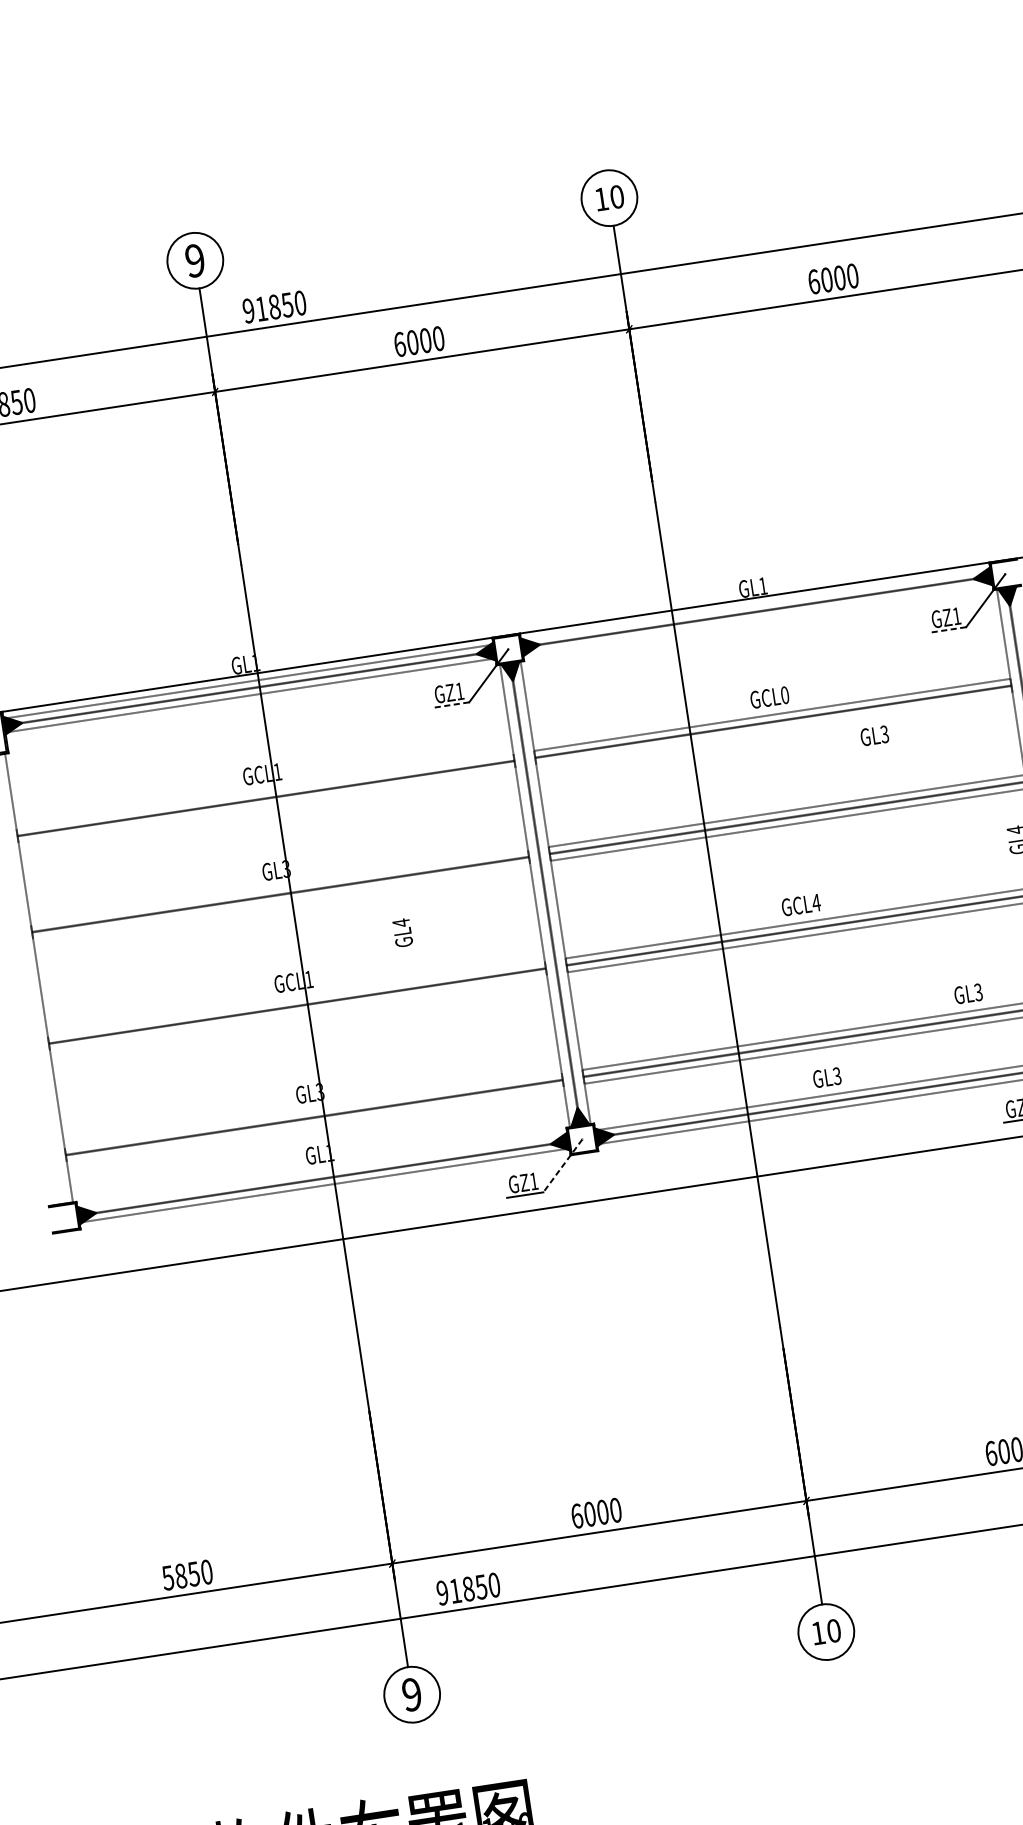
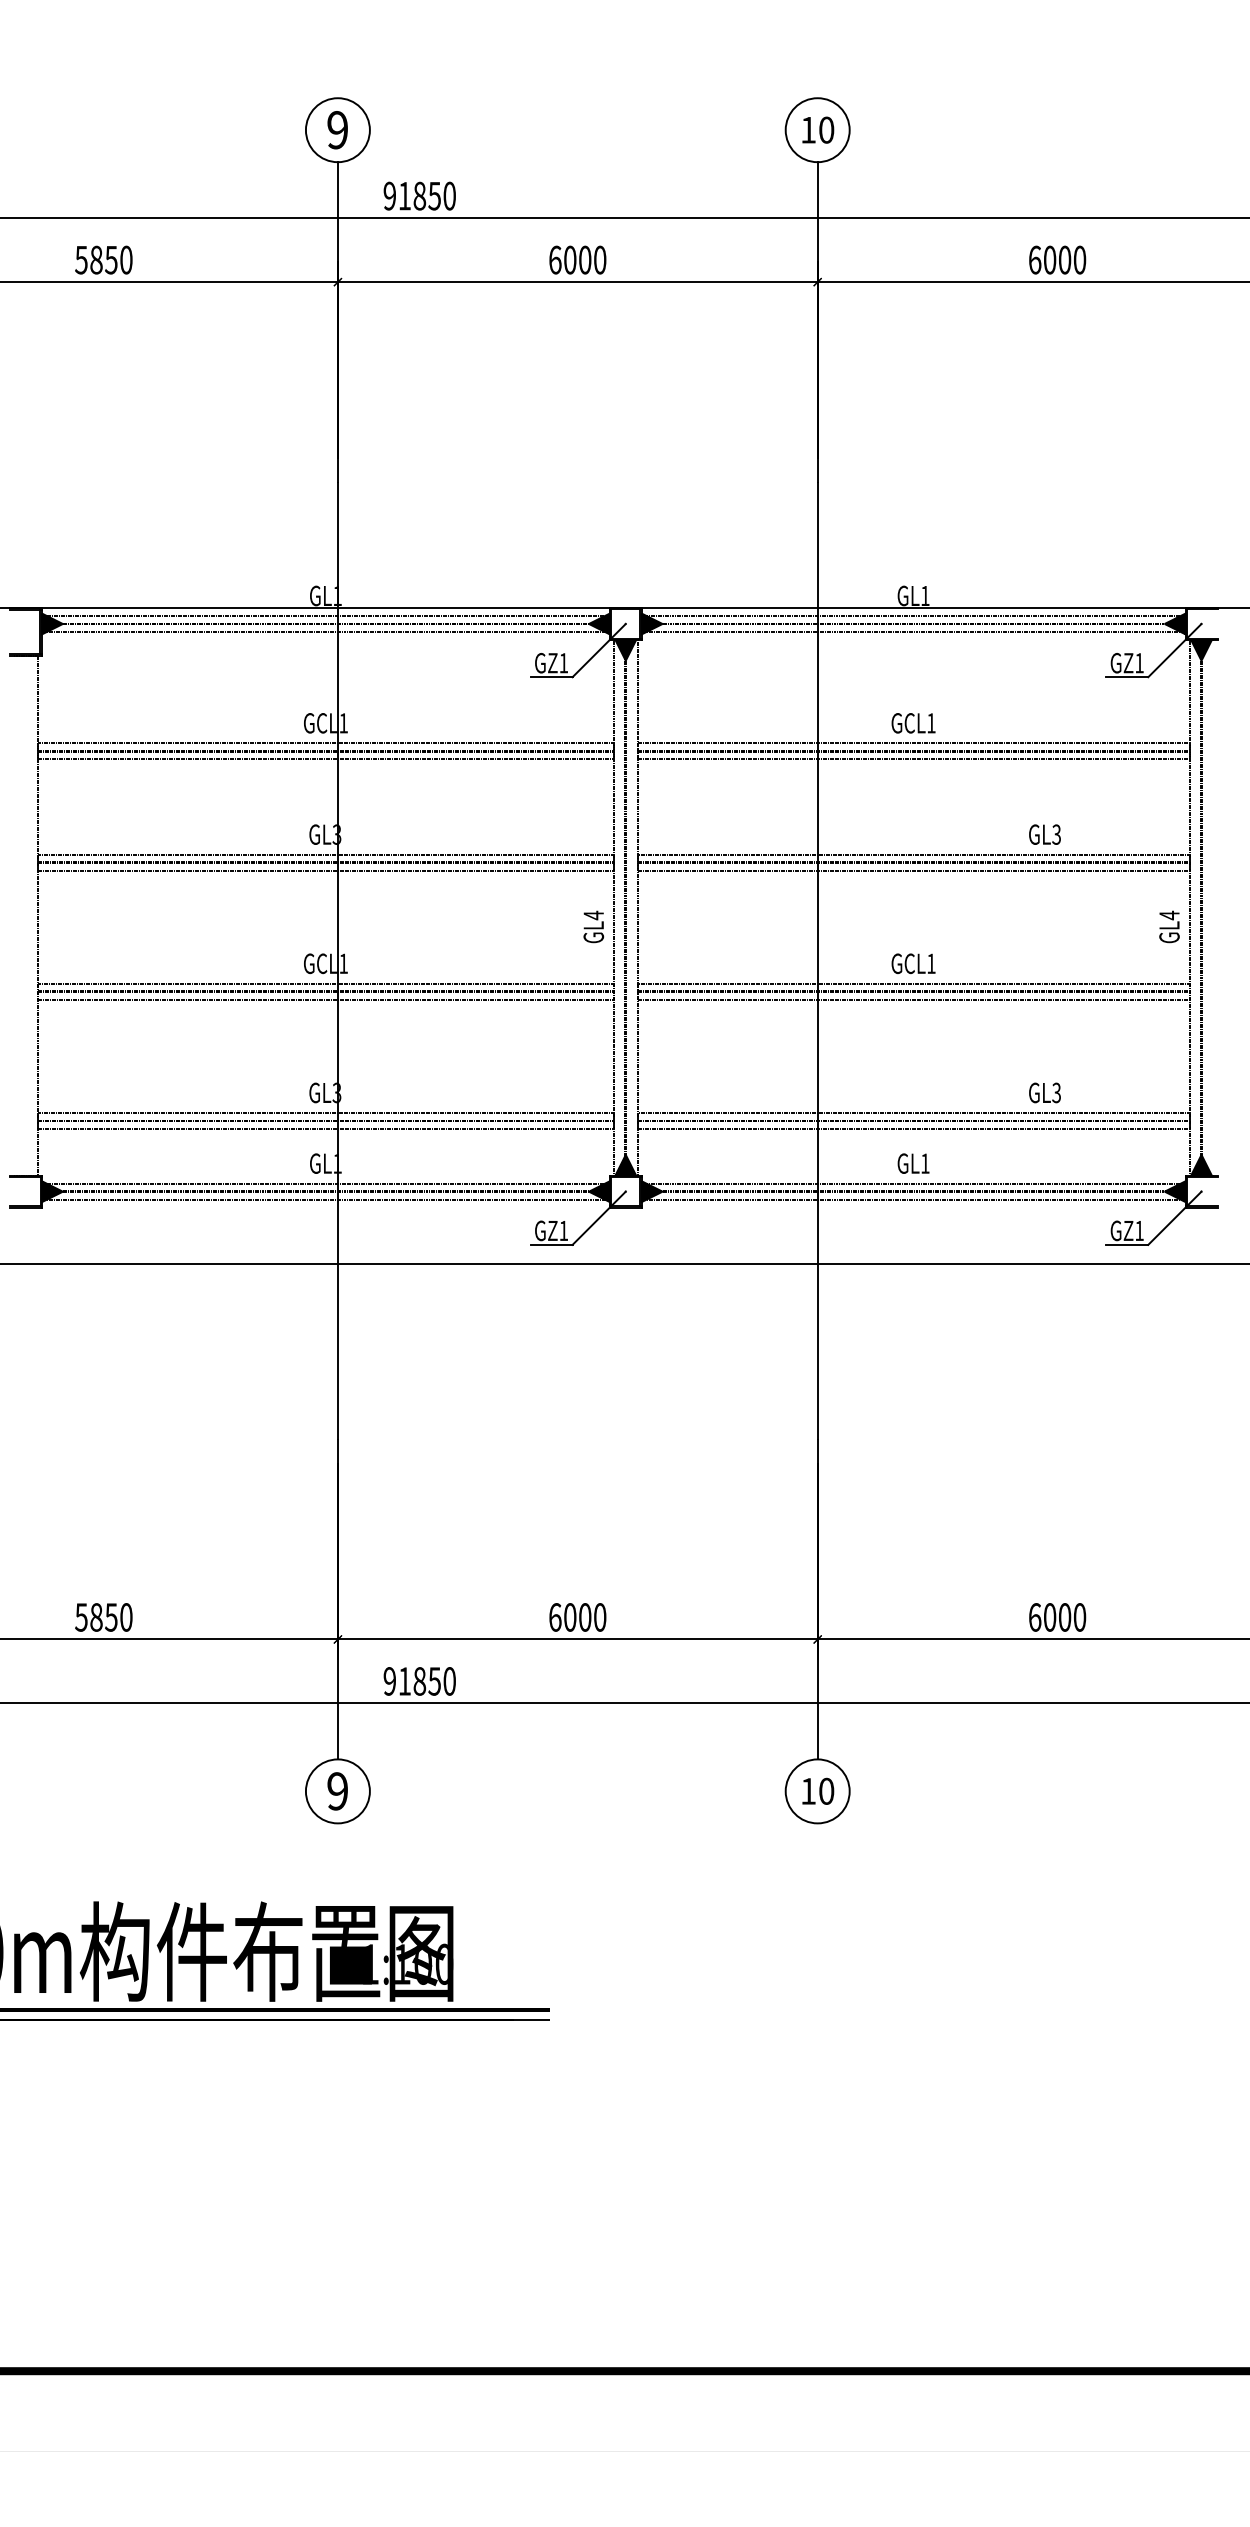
line: (755, 604) -> (913, 615), added
line: (757, 618) -> (913, 631), added
line: (948, 630) -> (1127, 677), dashed -> solid
text: (785, 695) -> (931, 723), GCL0 -> GCL1
line: (451, 705) -> (551, 677), dashed -> solid
line: (774, 728) -> (913, 759), added
text: (874, 735) -> (1044, 834), moved
line: (264, 791) -> (325, 743), added
line: (266, 805) -> (325, 759), added
line: (279, 887) -> (325, 854), added
line: (281, 901) -> (325, 870), added
text: (816, 902) -> (931, 963), GCL4 -> GCL1
text: (402, 932) -> (593, 926), moved
text: (967, 993) -> (1044, 1092), moved
line: (295, 998) -> (325, 983), added
line: (298, 1012) -> (325, 999), added
text: (836, 1076) -> (924, 1163), GL3 -> GL1
line: (312, 1110) -> (325, 1112), added
line: (314, 1124) -> (325, 1128), added
line: (563, 1166) -> (599, 1218), dashed -> solid
line: (322, 1171) -> (325, 1183), added

